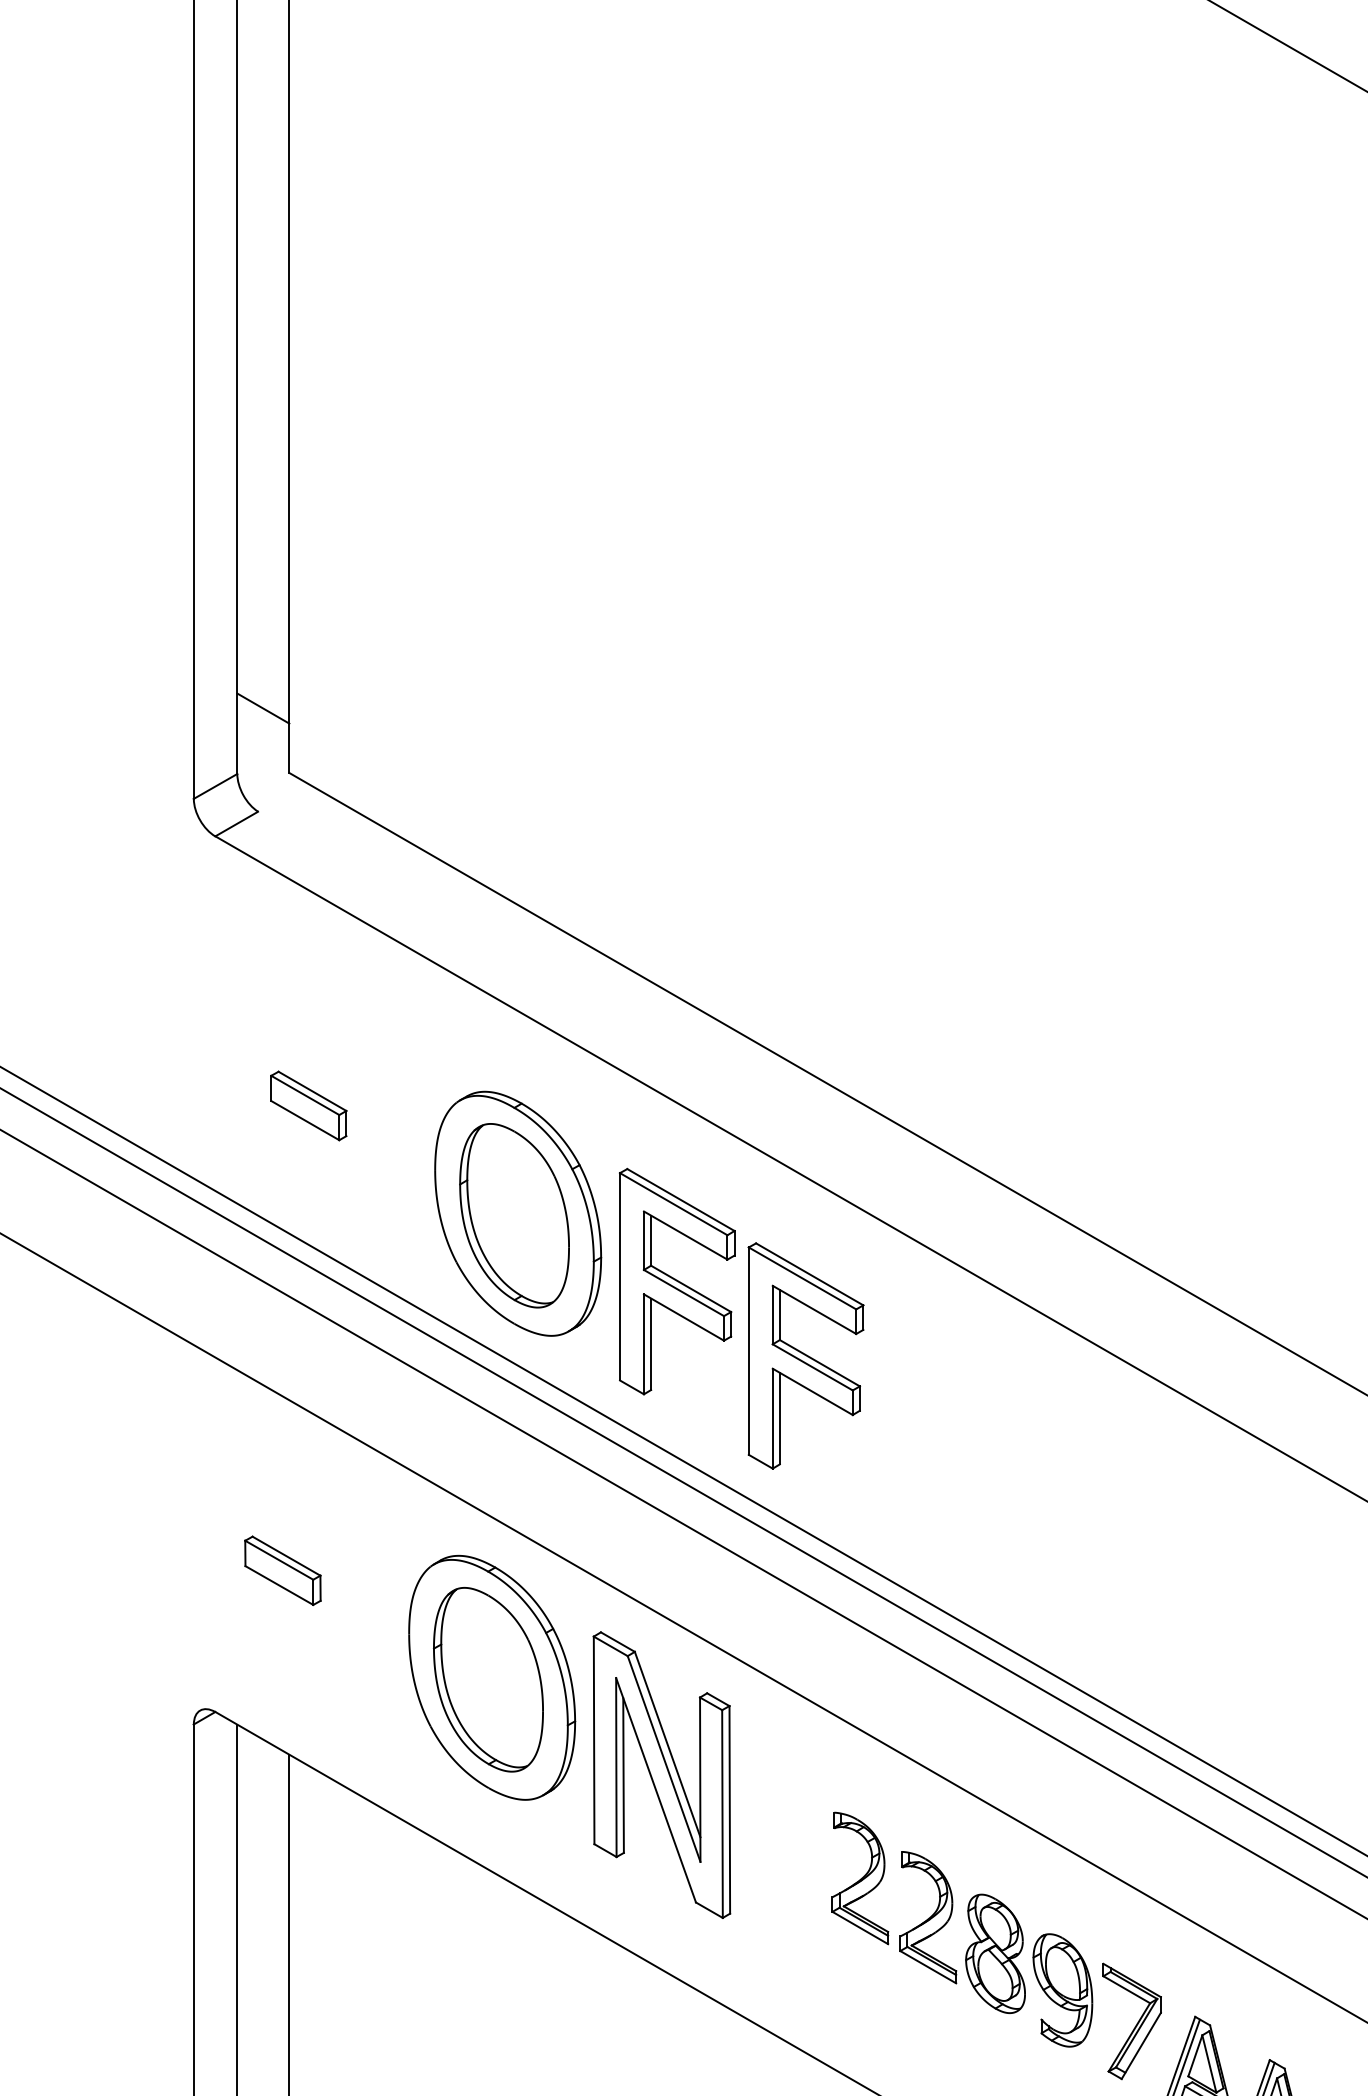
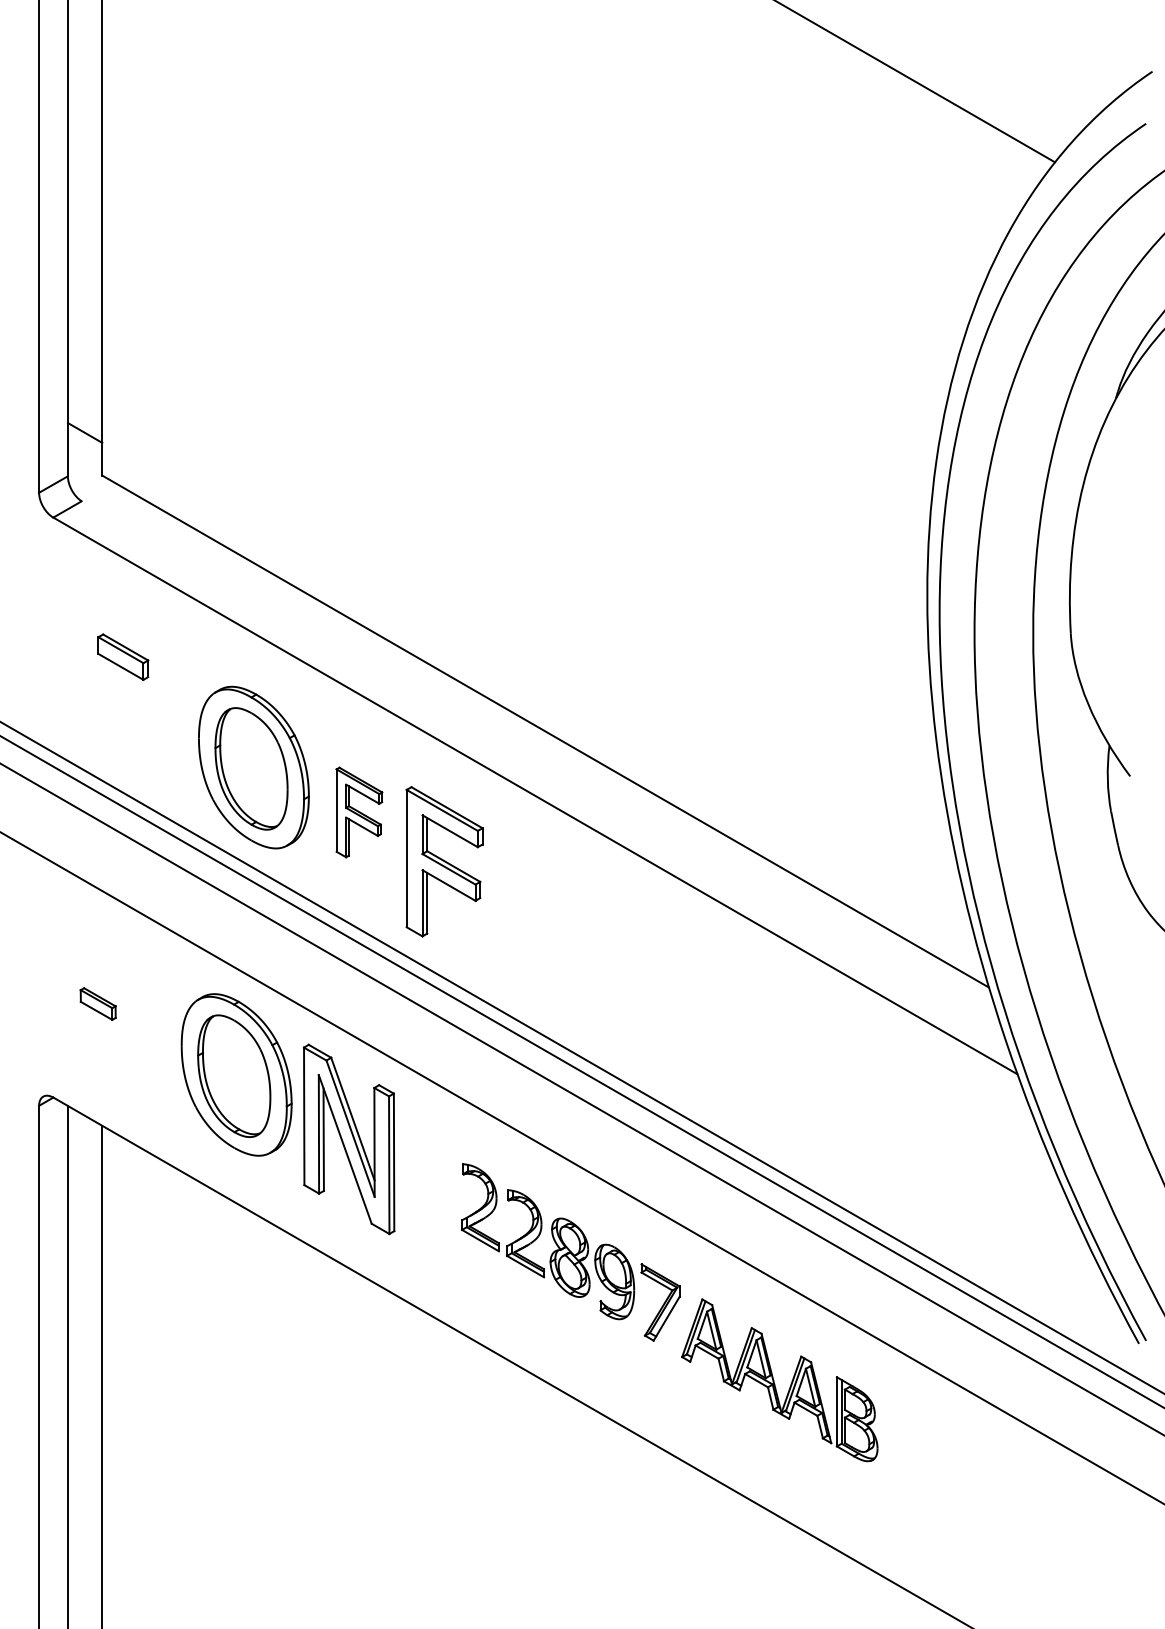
part: (309, 1104) -> (123, 656), moved
part: (677, 1281) -> (359, 812), size x0.6
part: (283, 1569) -> (98, 1003), size x0.7

